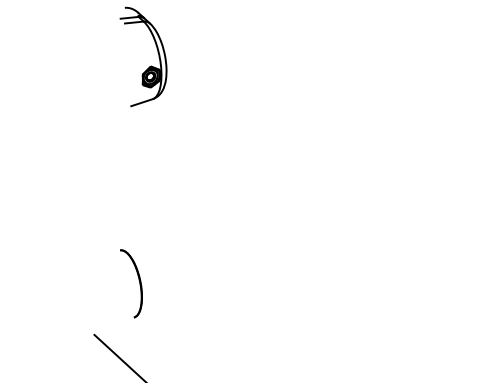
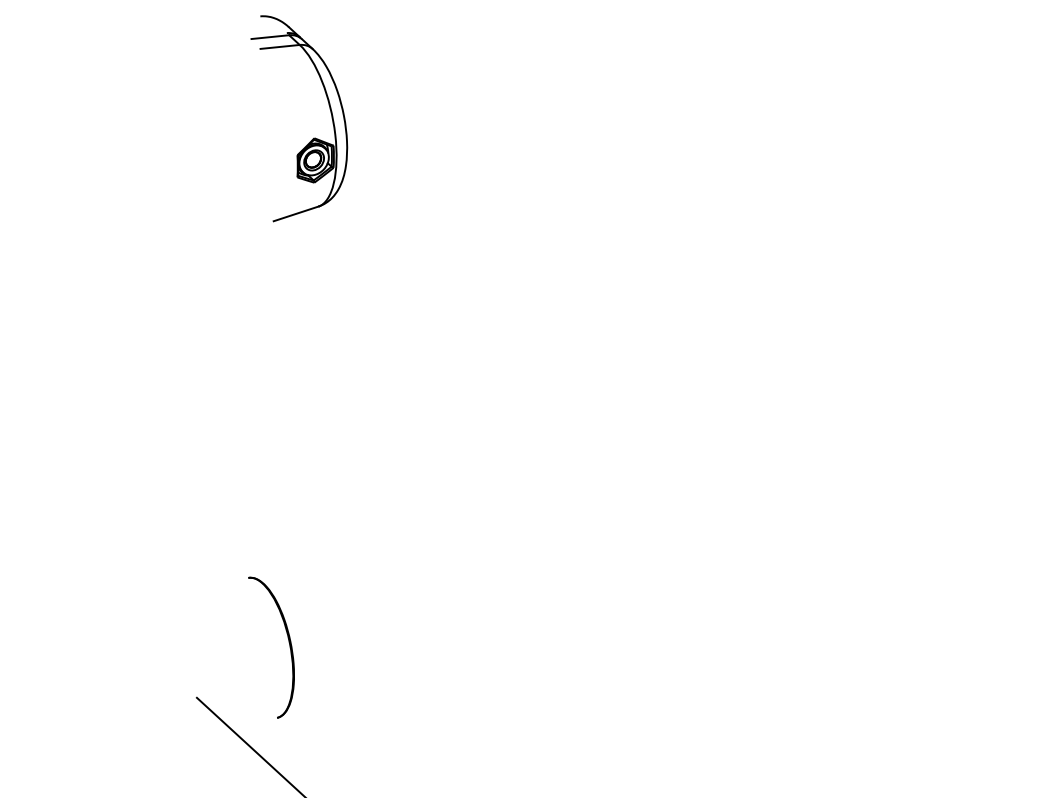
part: (138, 280) -> (286, 640), moved

